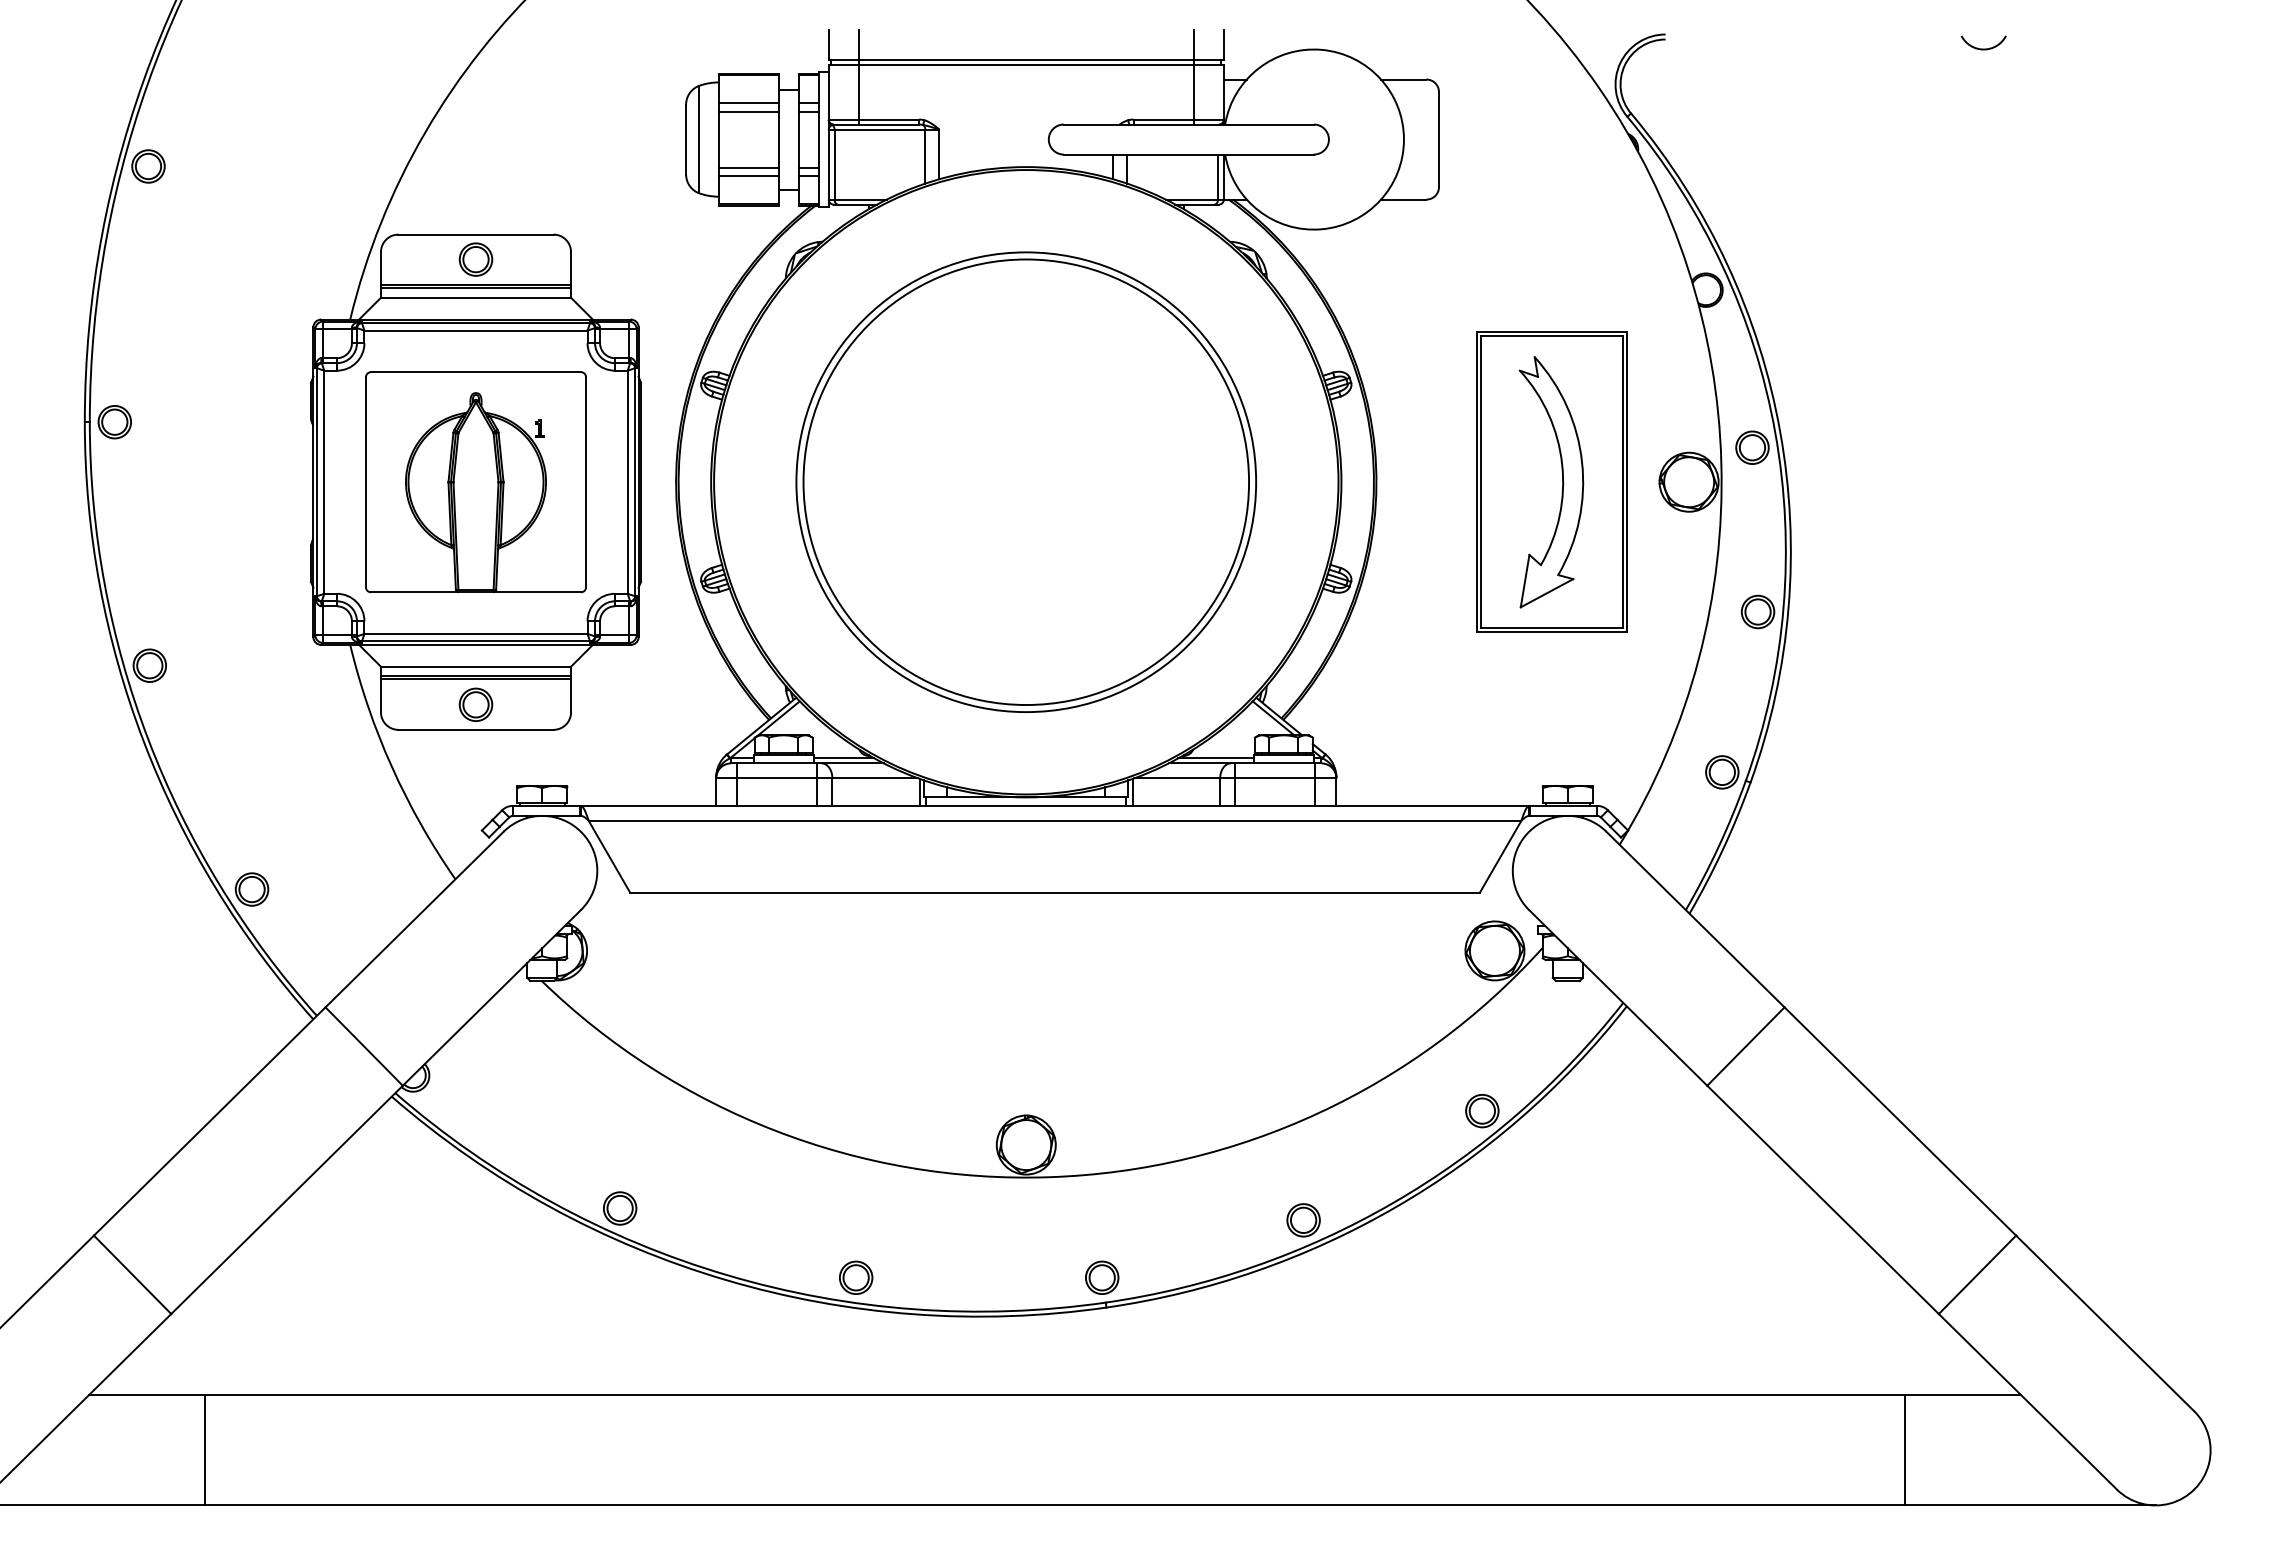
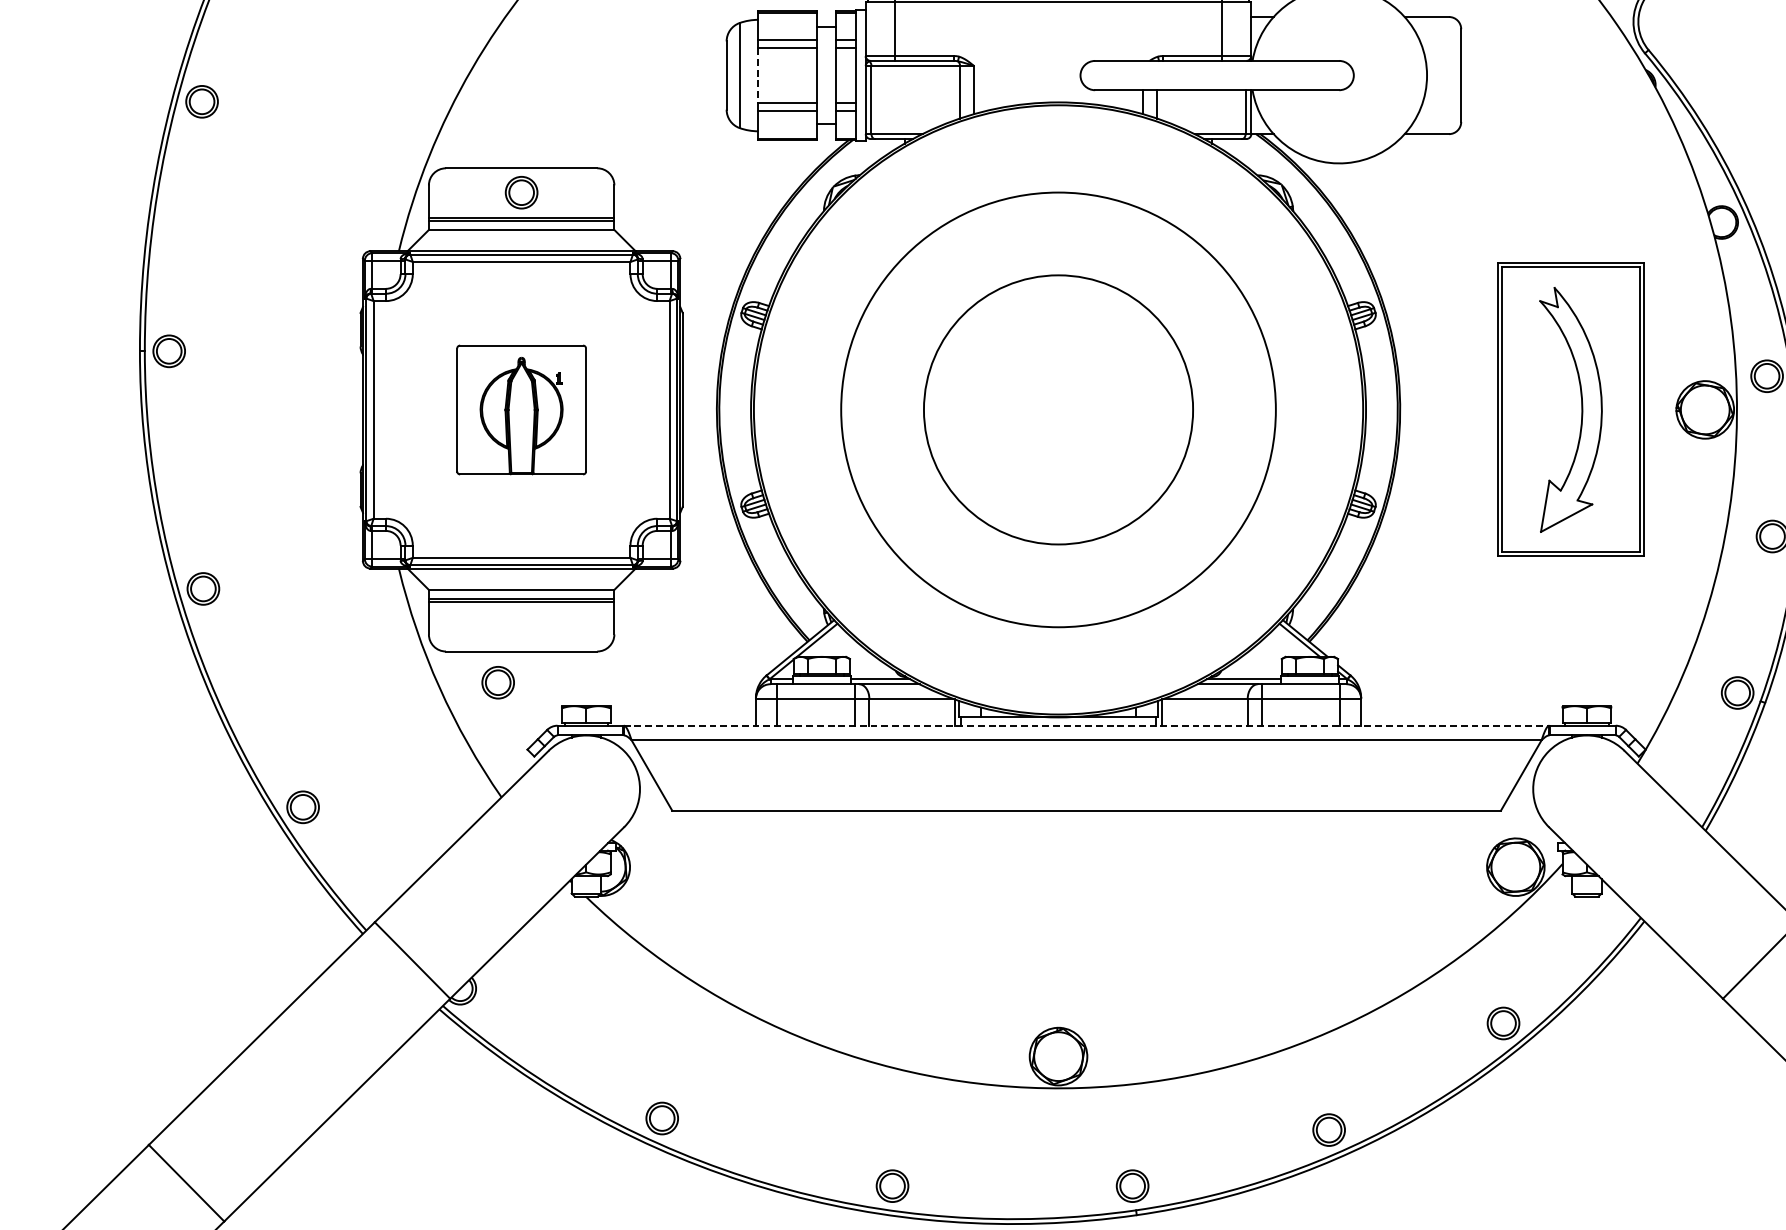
line: (718, 140) -> (758, 76), solid -> dashed
part: (475, 482) -> (521, 410), size x0.6
circle: (1026, 482) -> (1058, 410), size x0.6
part: (475, 704) -> (497, 682), moved
line: (1055, 805) -> (1087, 725), solid -> dashed

